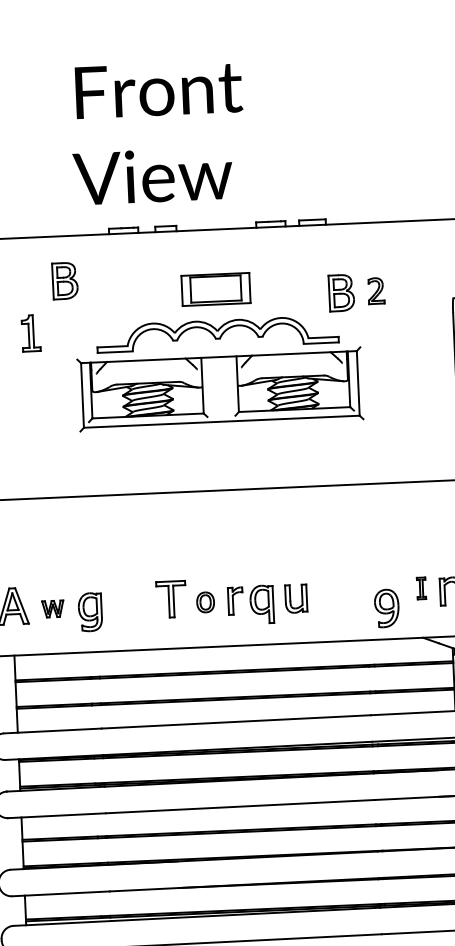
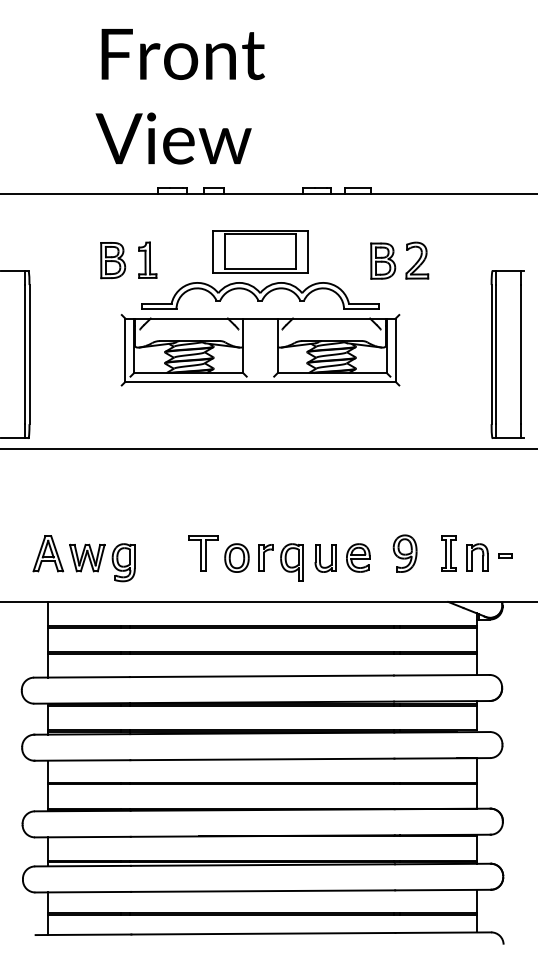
text: (157, 132) -> (179, 96), moved
part: (65, 281) -> (113, 260), moved
part: (215, 288) -> (260, 251), size x1.43
part: (376, 290) -> (417, 260), size x1.43
part: (30, 332) -> (147, 259), moved
part: (421, 588) -> (448, 553), size x1.67
part: (329, 596) -> (358, 557), added
part: (205, 601) -> (236, 557), size x1.43
part: (53, 608) -> (87, 557), size x1.67
part: (386, 608) -> (404, 553), moved

